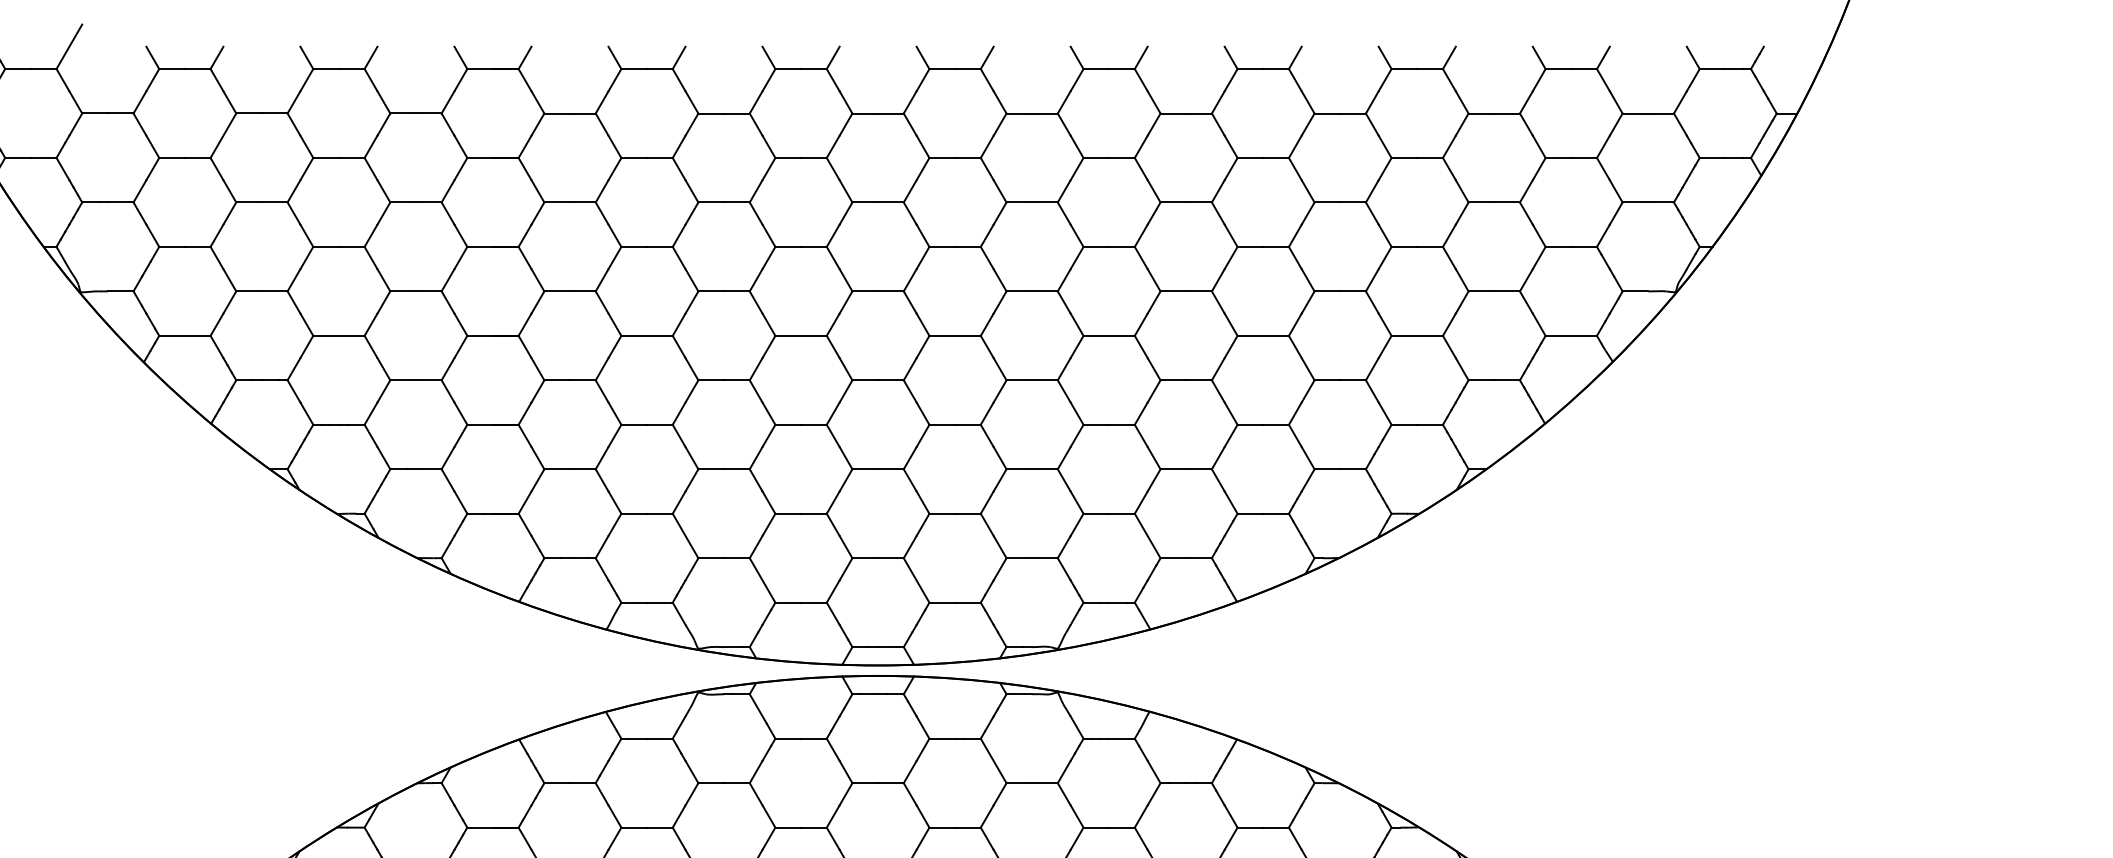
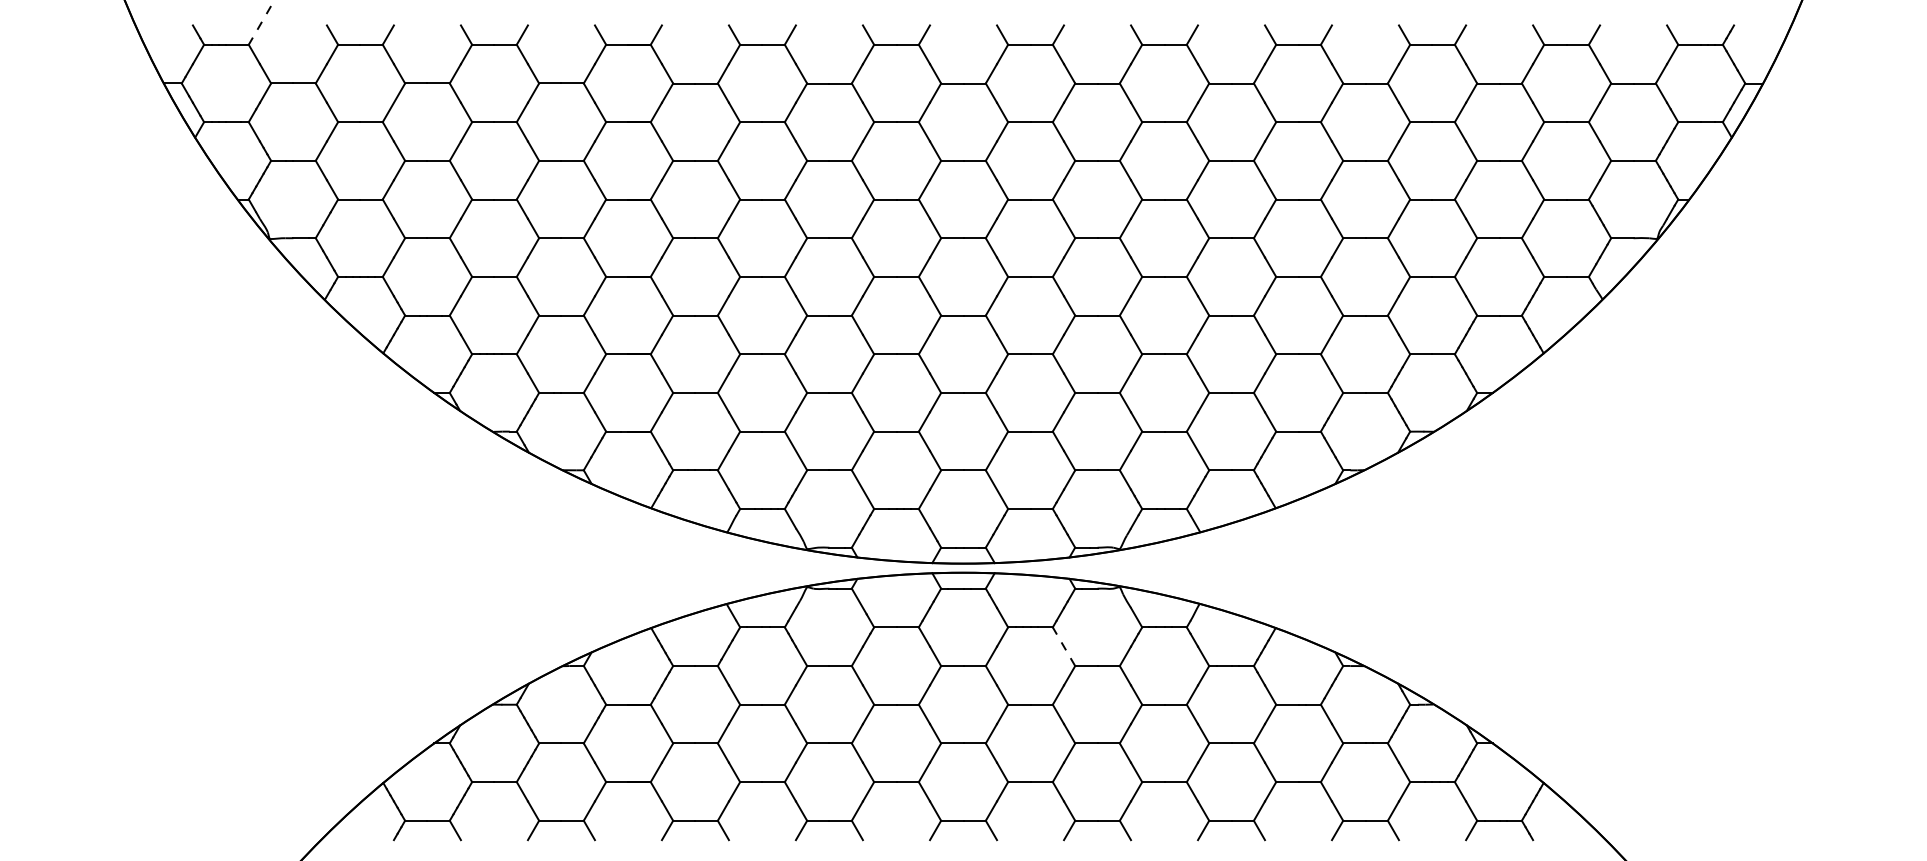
line: (68, 46) -> (259, 25), solid -> dashed
line: (993, 760) -> (1063, 646), solid -> dashed

